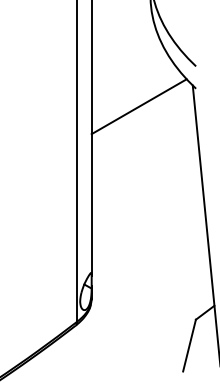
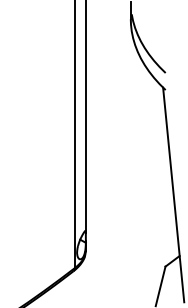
line: (138, 106) -> (121, 103), removed

